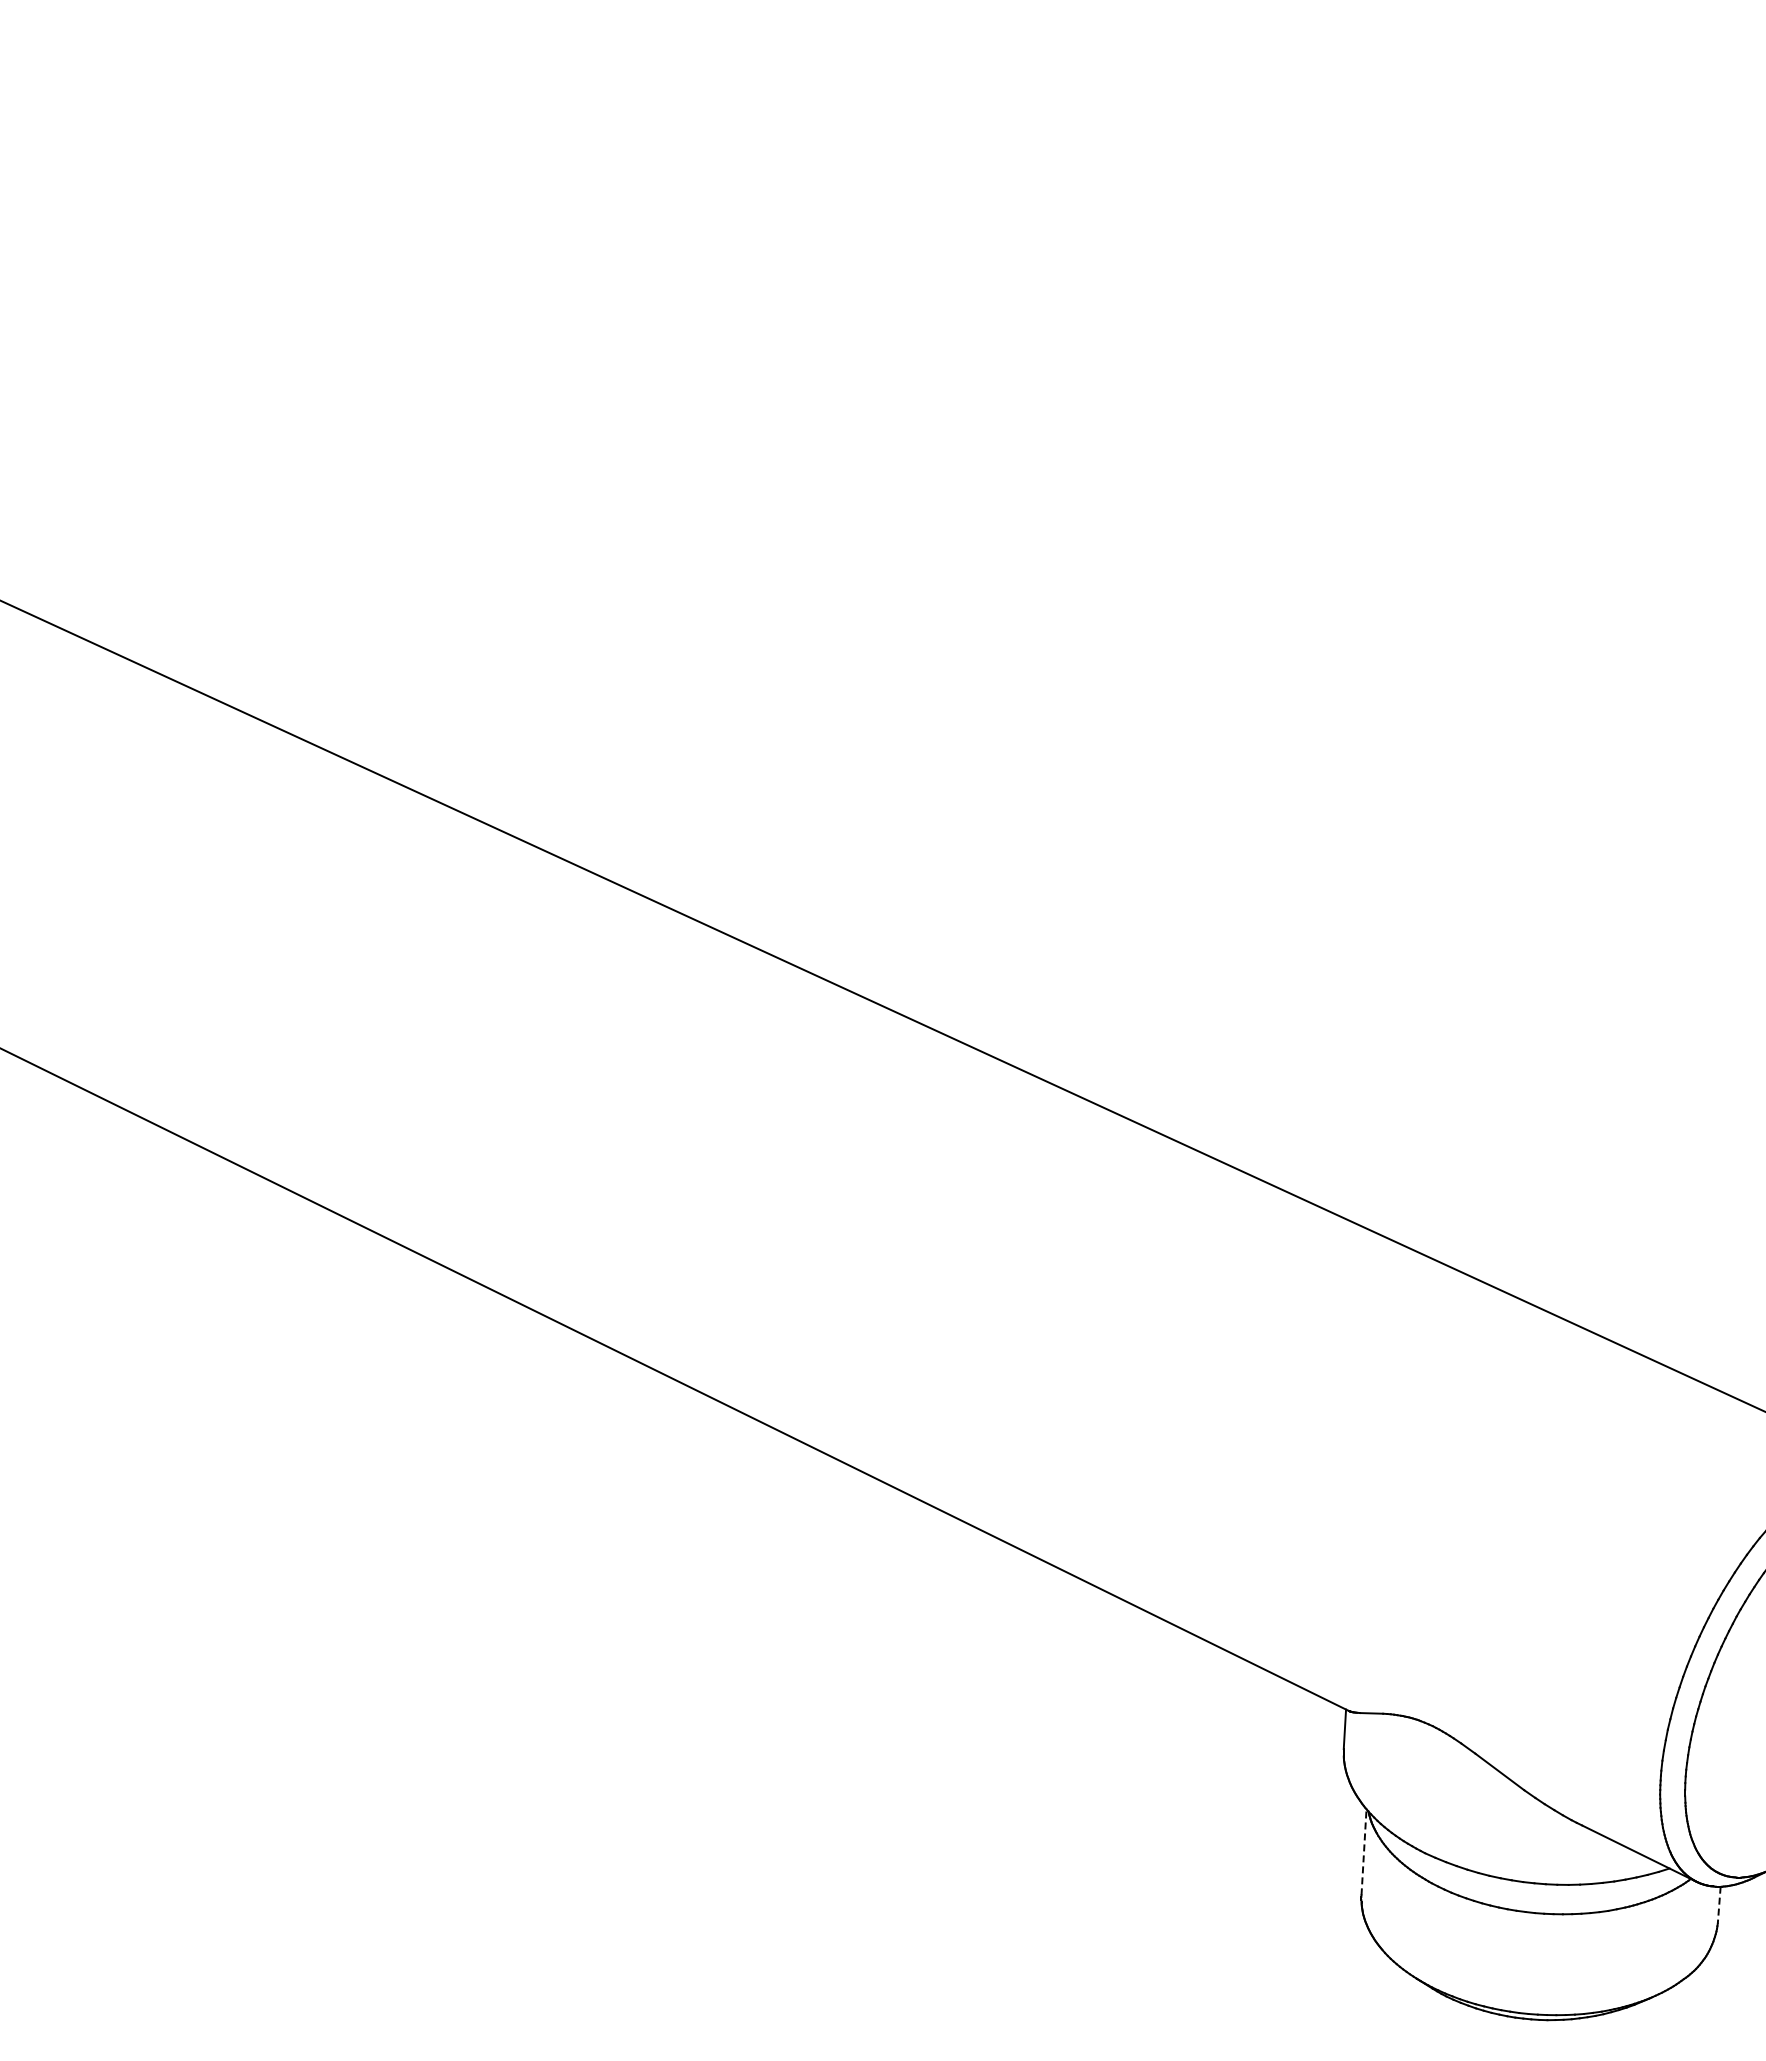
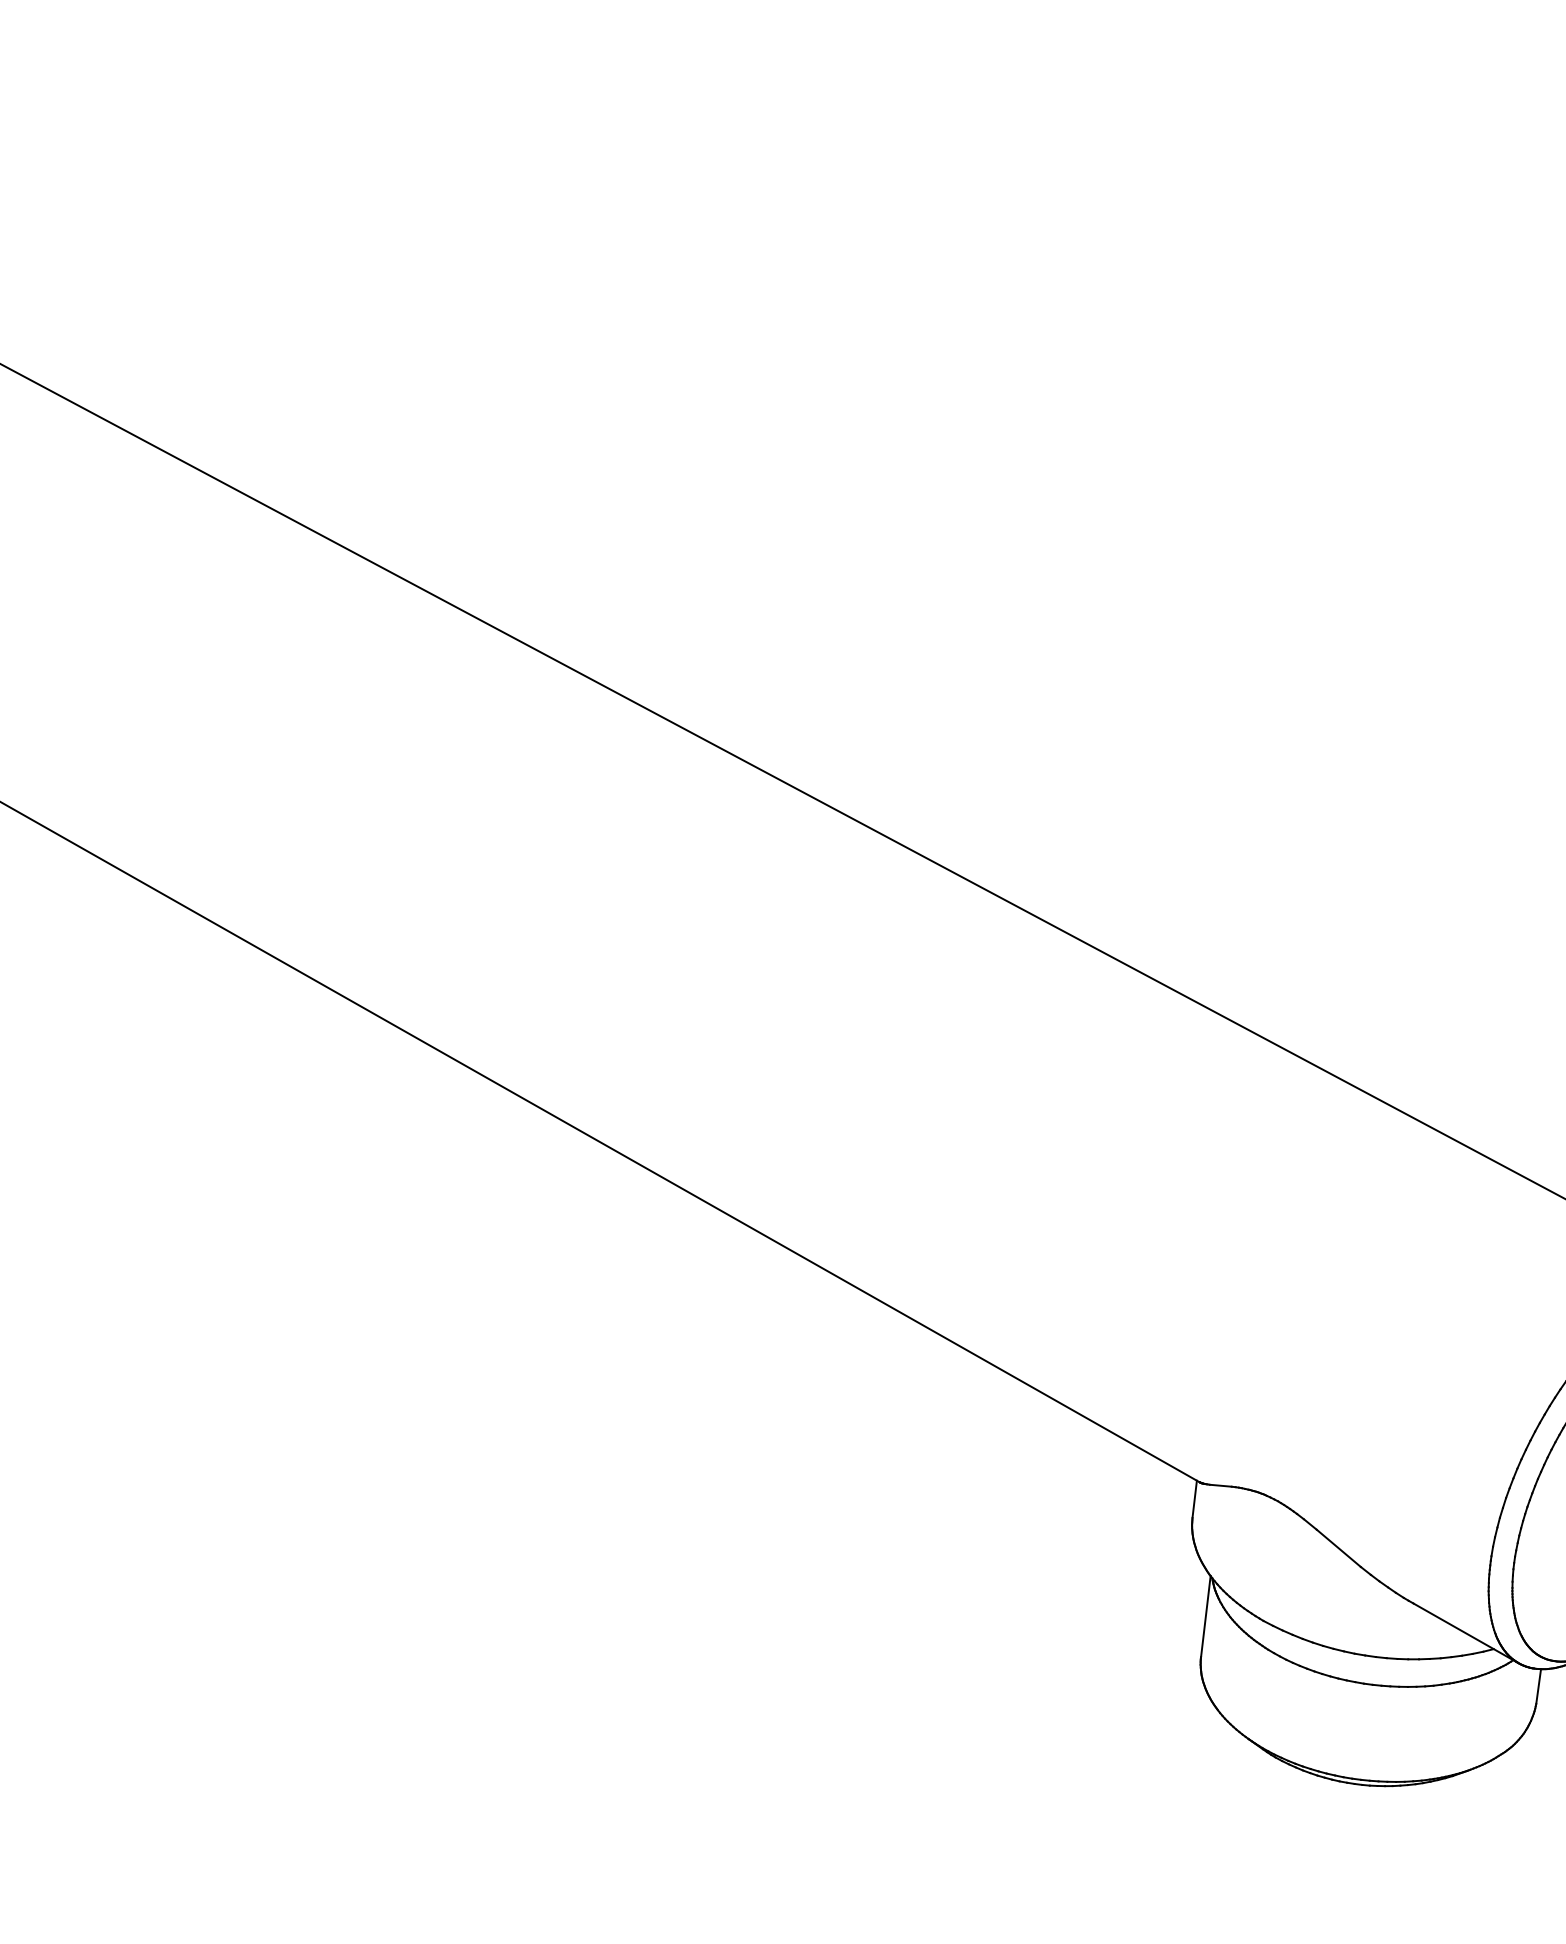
line: (1364, 1851) -> (1206, 1615), dashed -> solid
line: (1719, 1905) -> (1538, 1686), dashed -> solid

